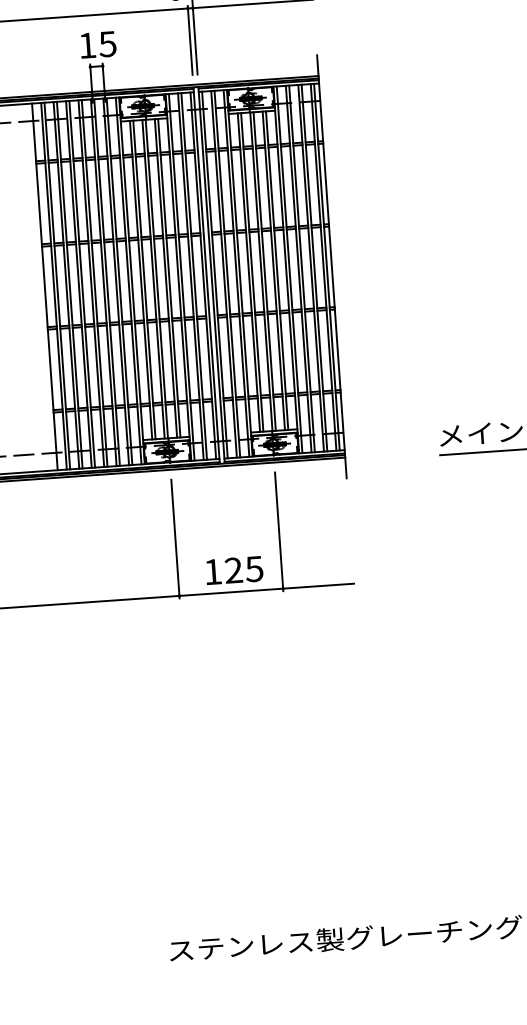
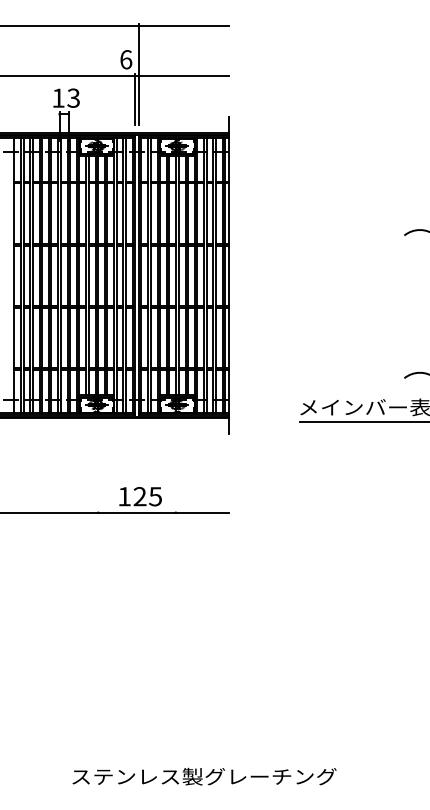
text: (107, 43) -> (73, 97), 15 -> 13
line: (278, 530) -> (175, 469), removed
line: (175, 538) -> (98, 469), removed

